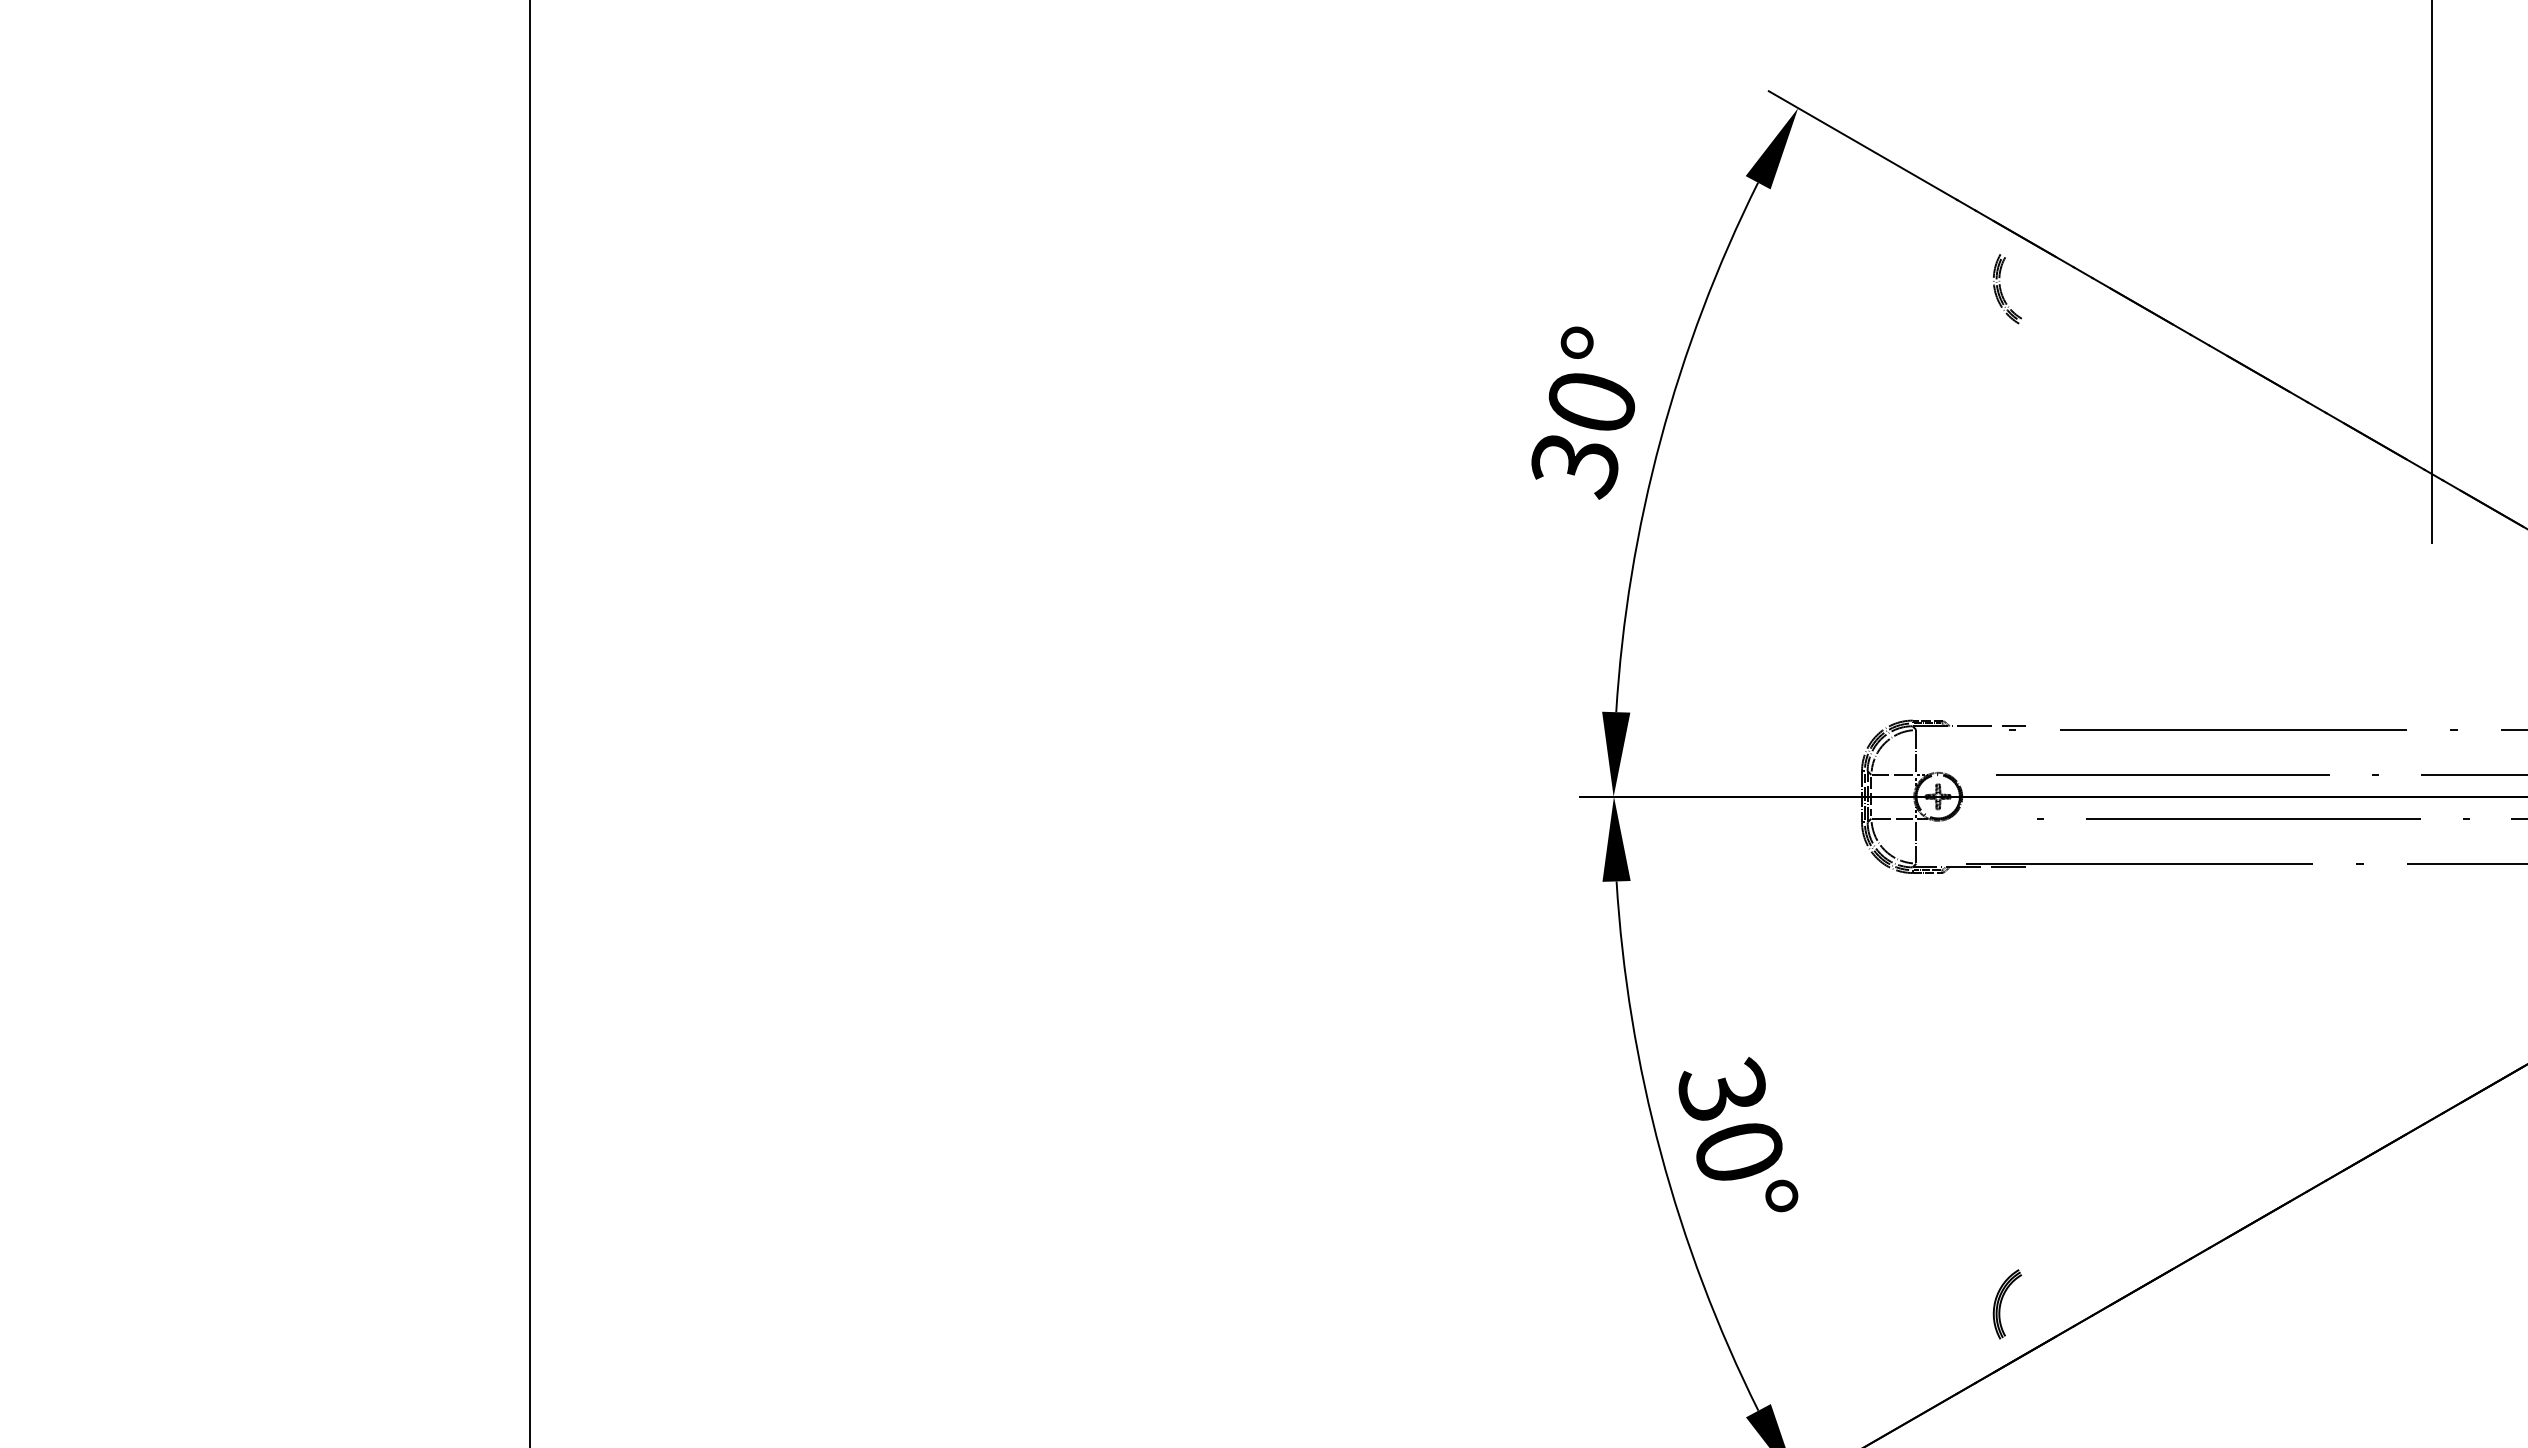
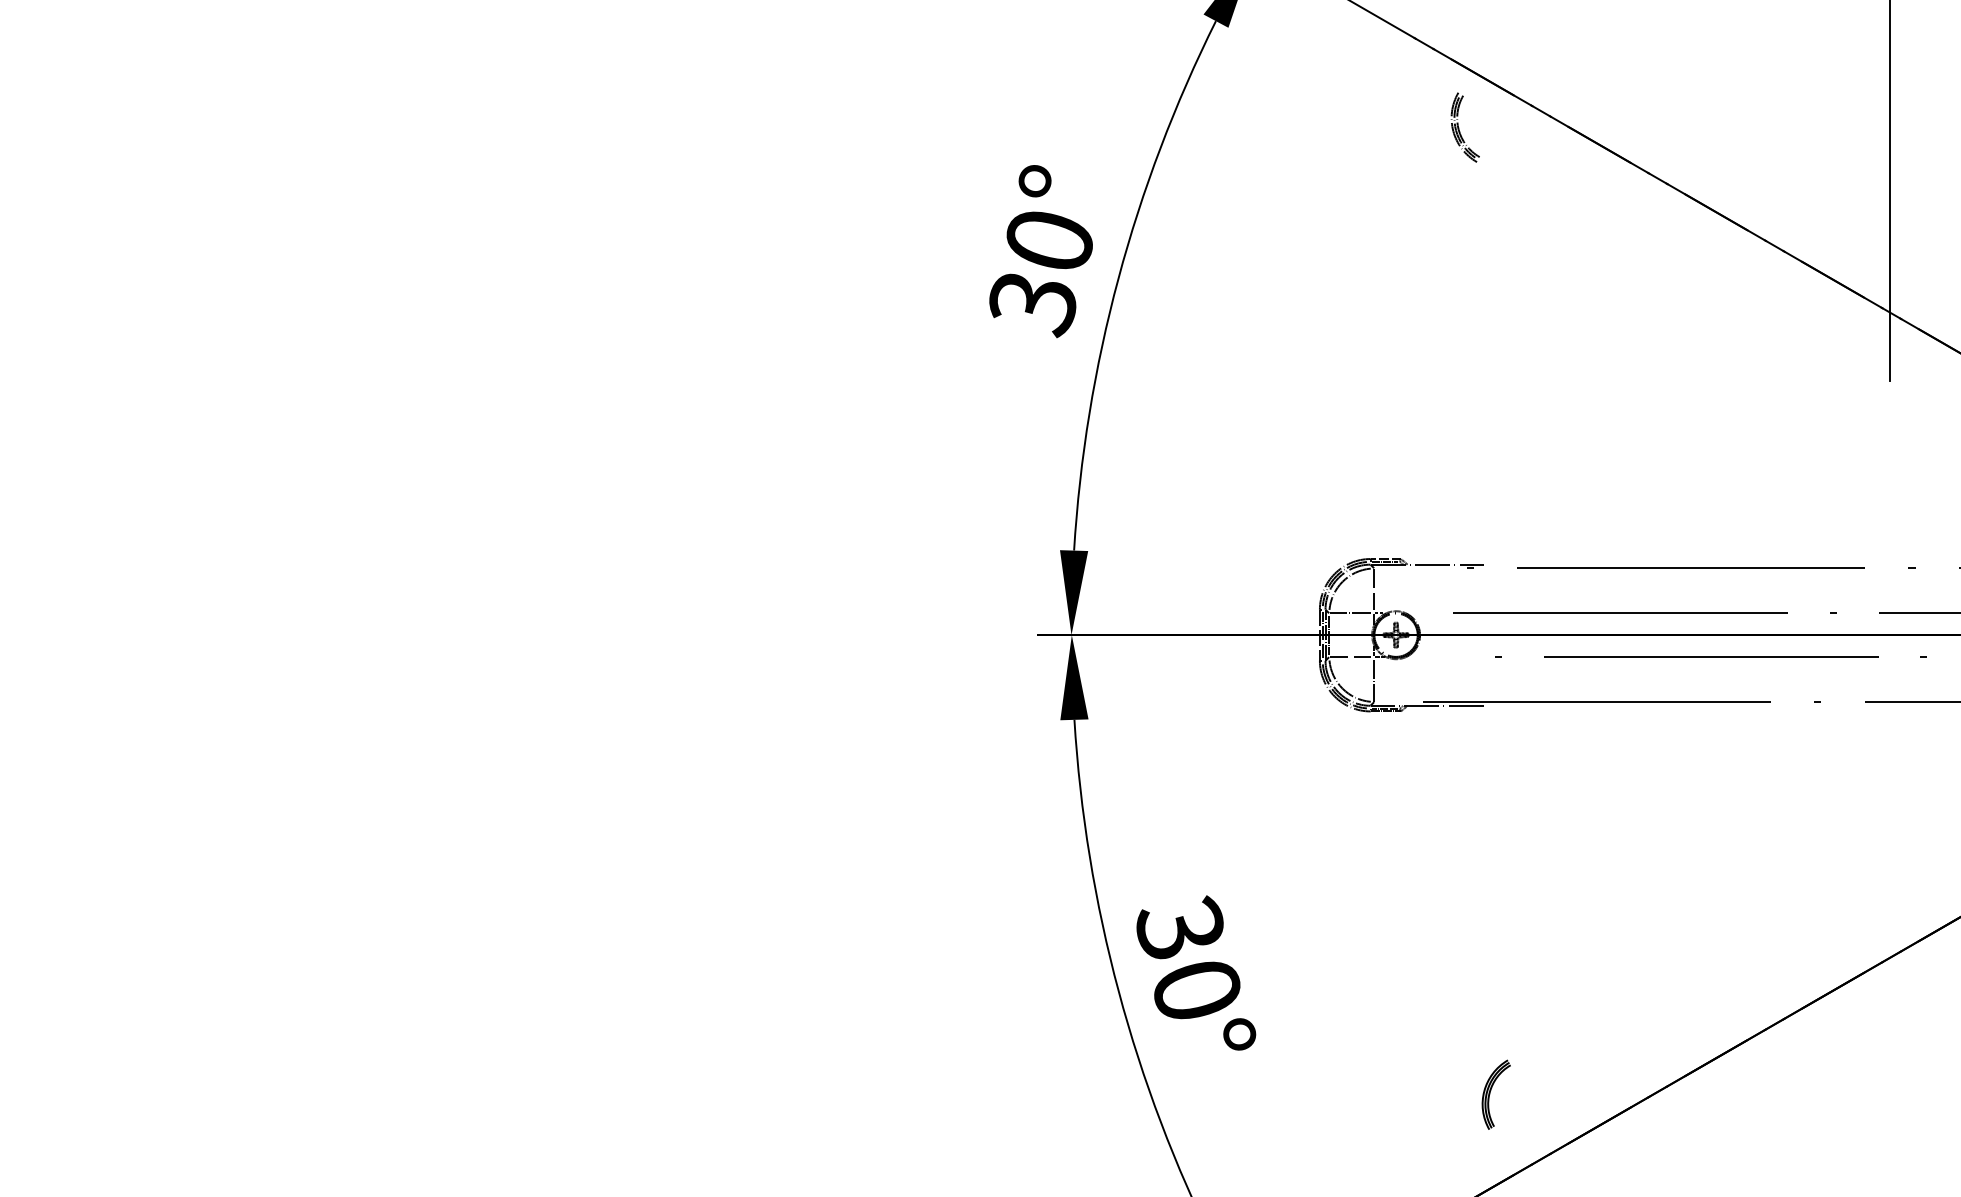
part: (2007, 1304) -> (1496, 1094), moved

